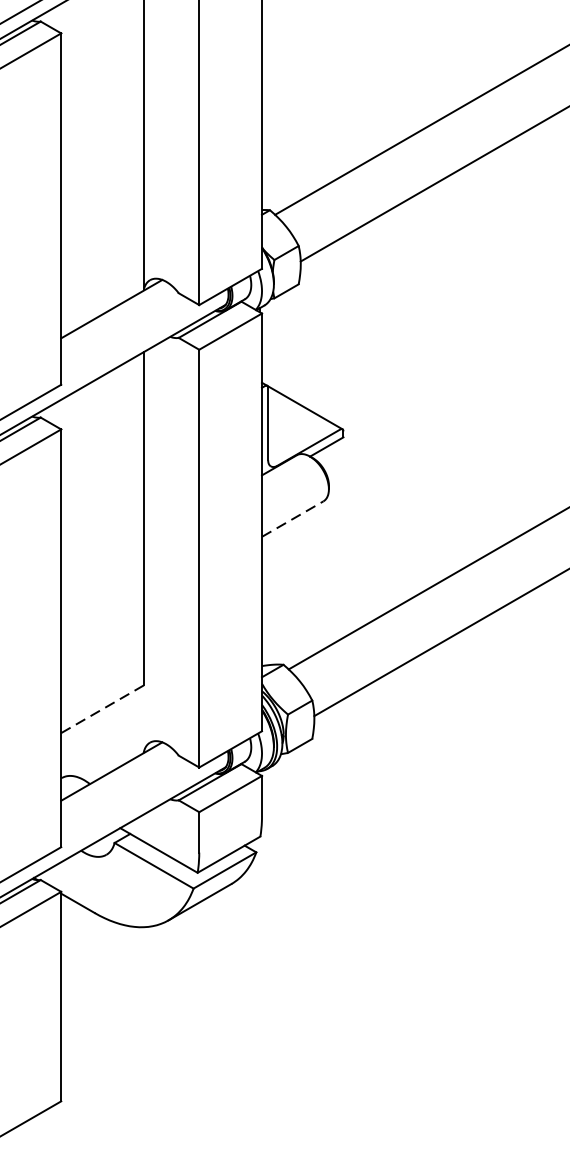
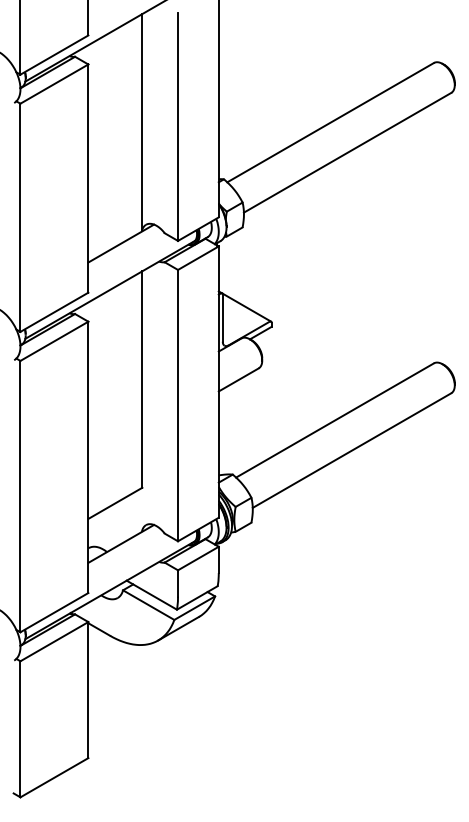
line: (293, 518) -> (239, 379), dashed -> solid
line: (102, 709) -> (115, 503), dashed -> solid

